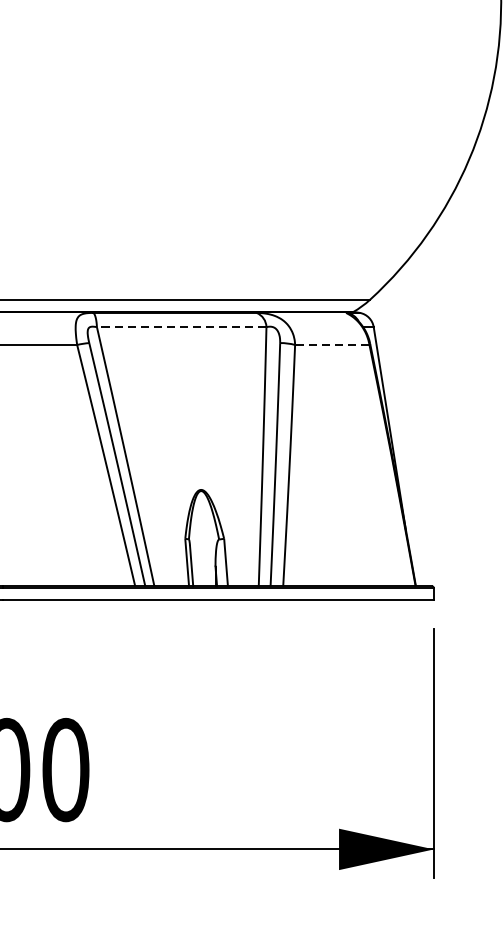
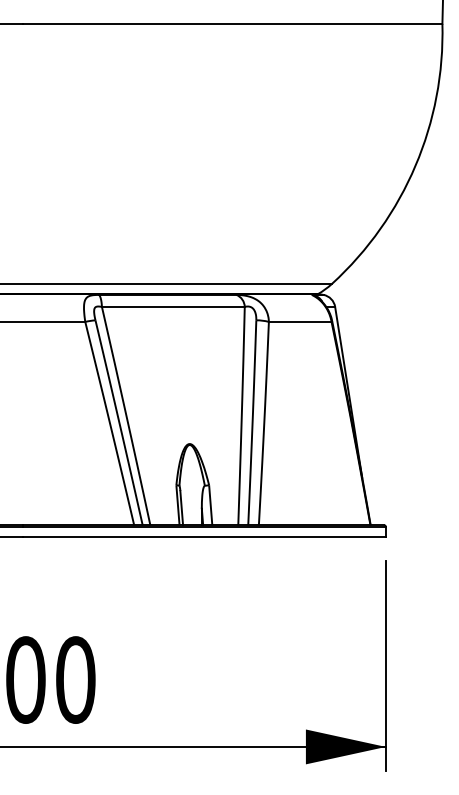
line: (180, 326) -> (172, 306), dashed -> solid
line: (331, 344) -> (299, 321), dashed -> solid

